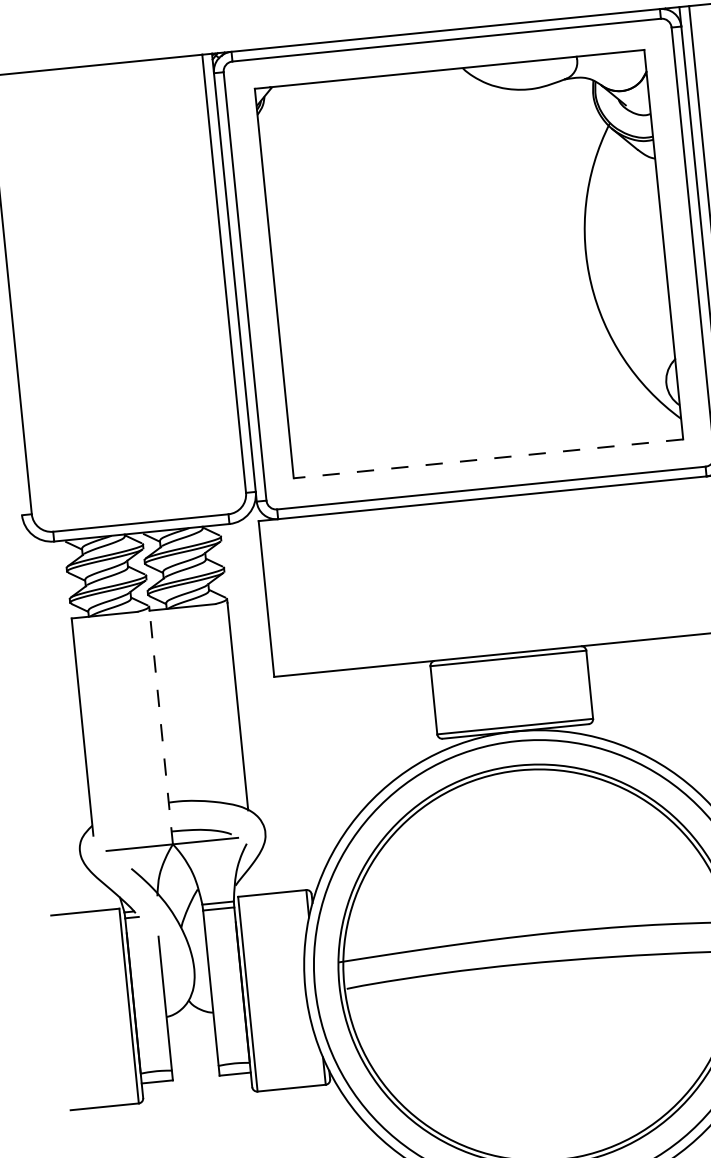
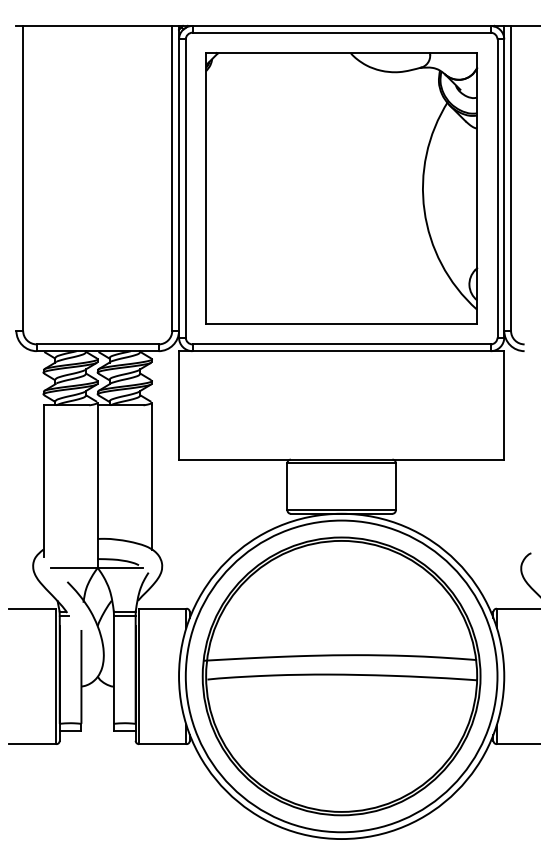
line: (488, 459) -> (341, 324), dashed -> solid
line: (160, 727) -> (97, 486), dashed -> solid

